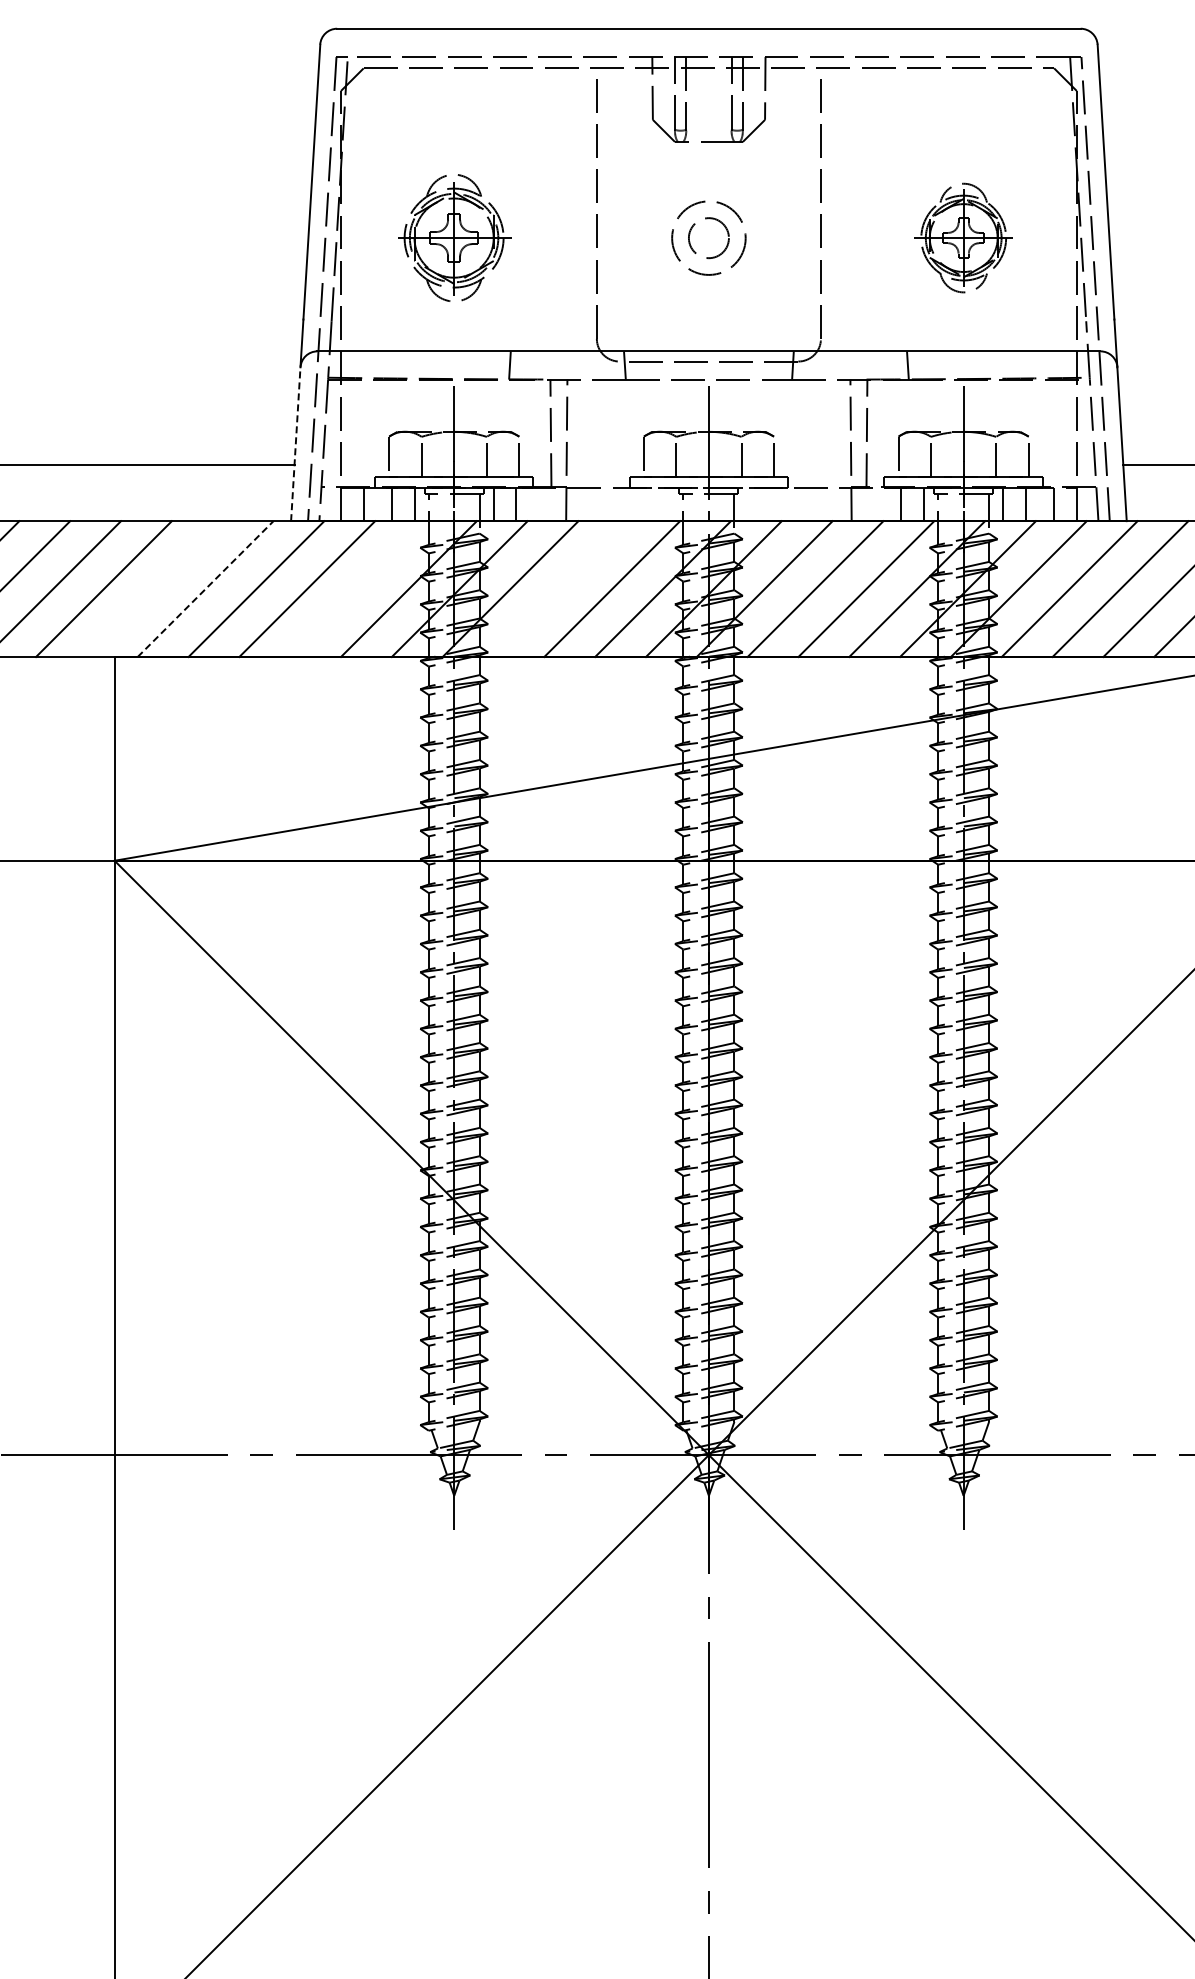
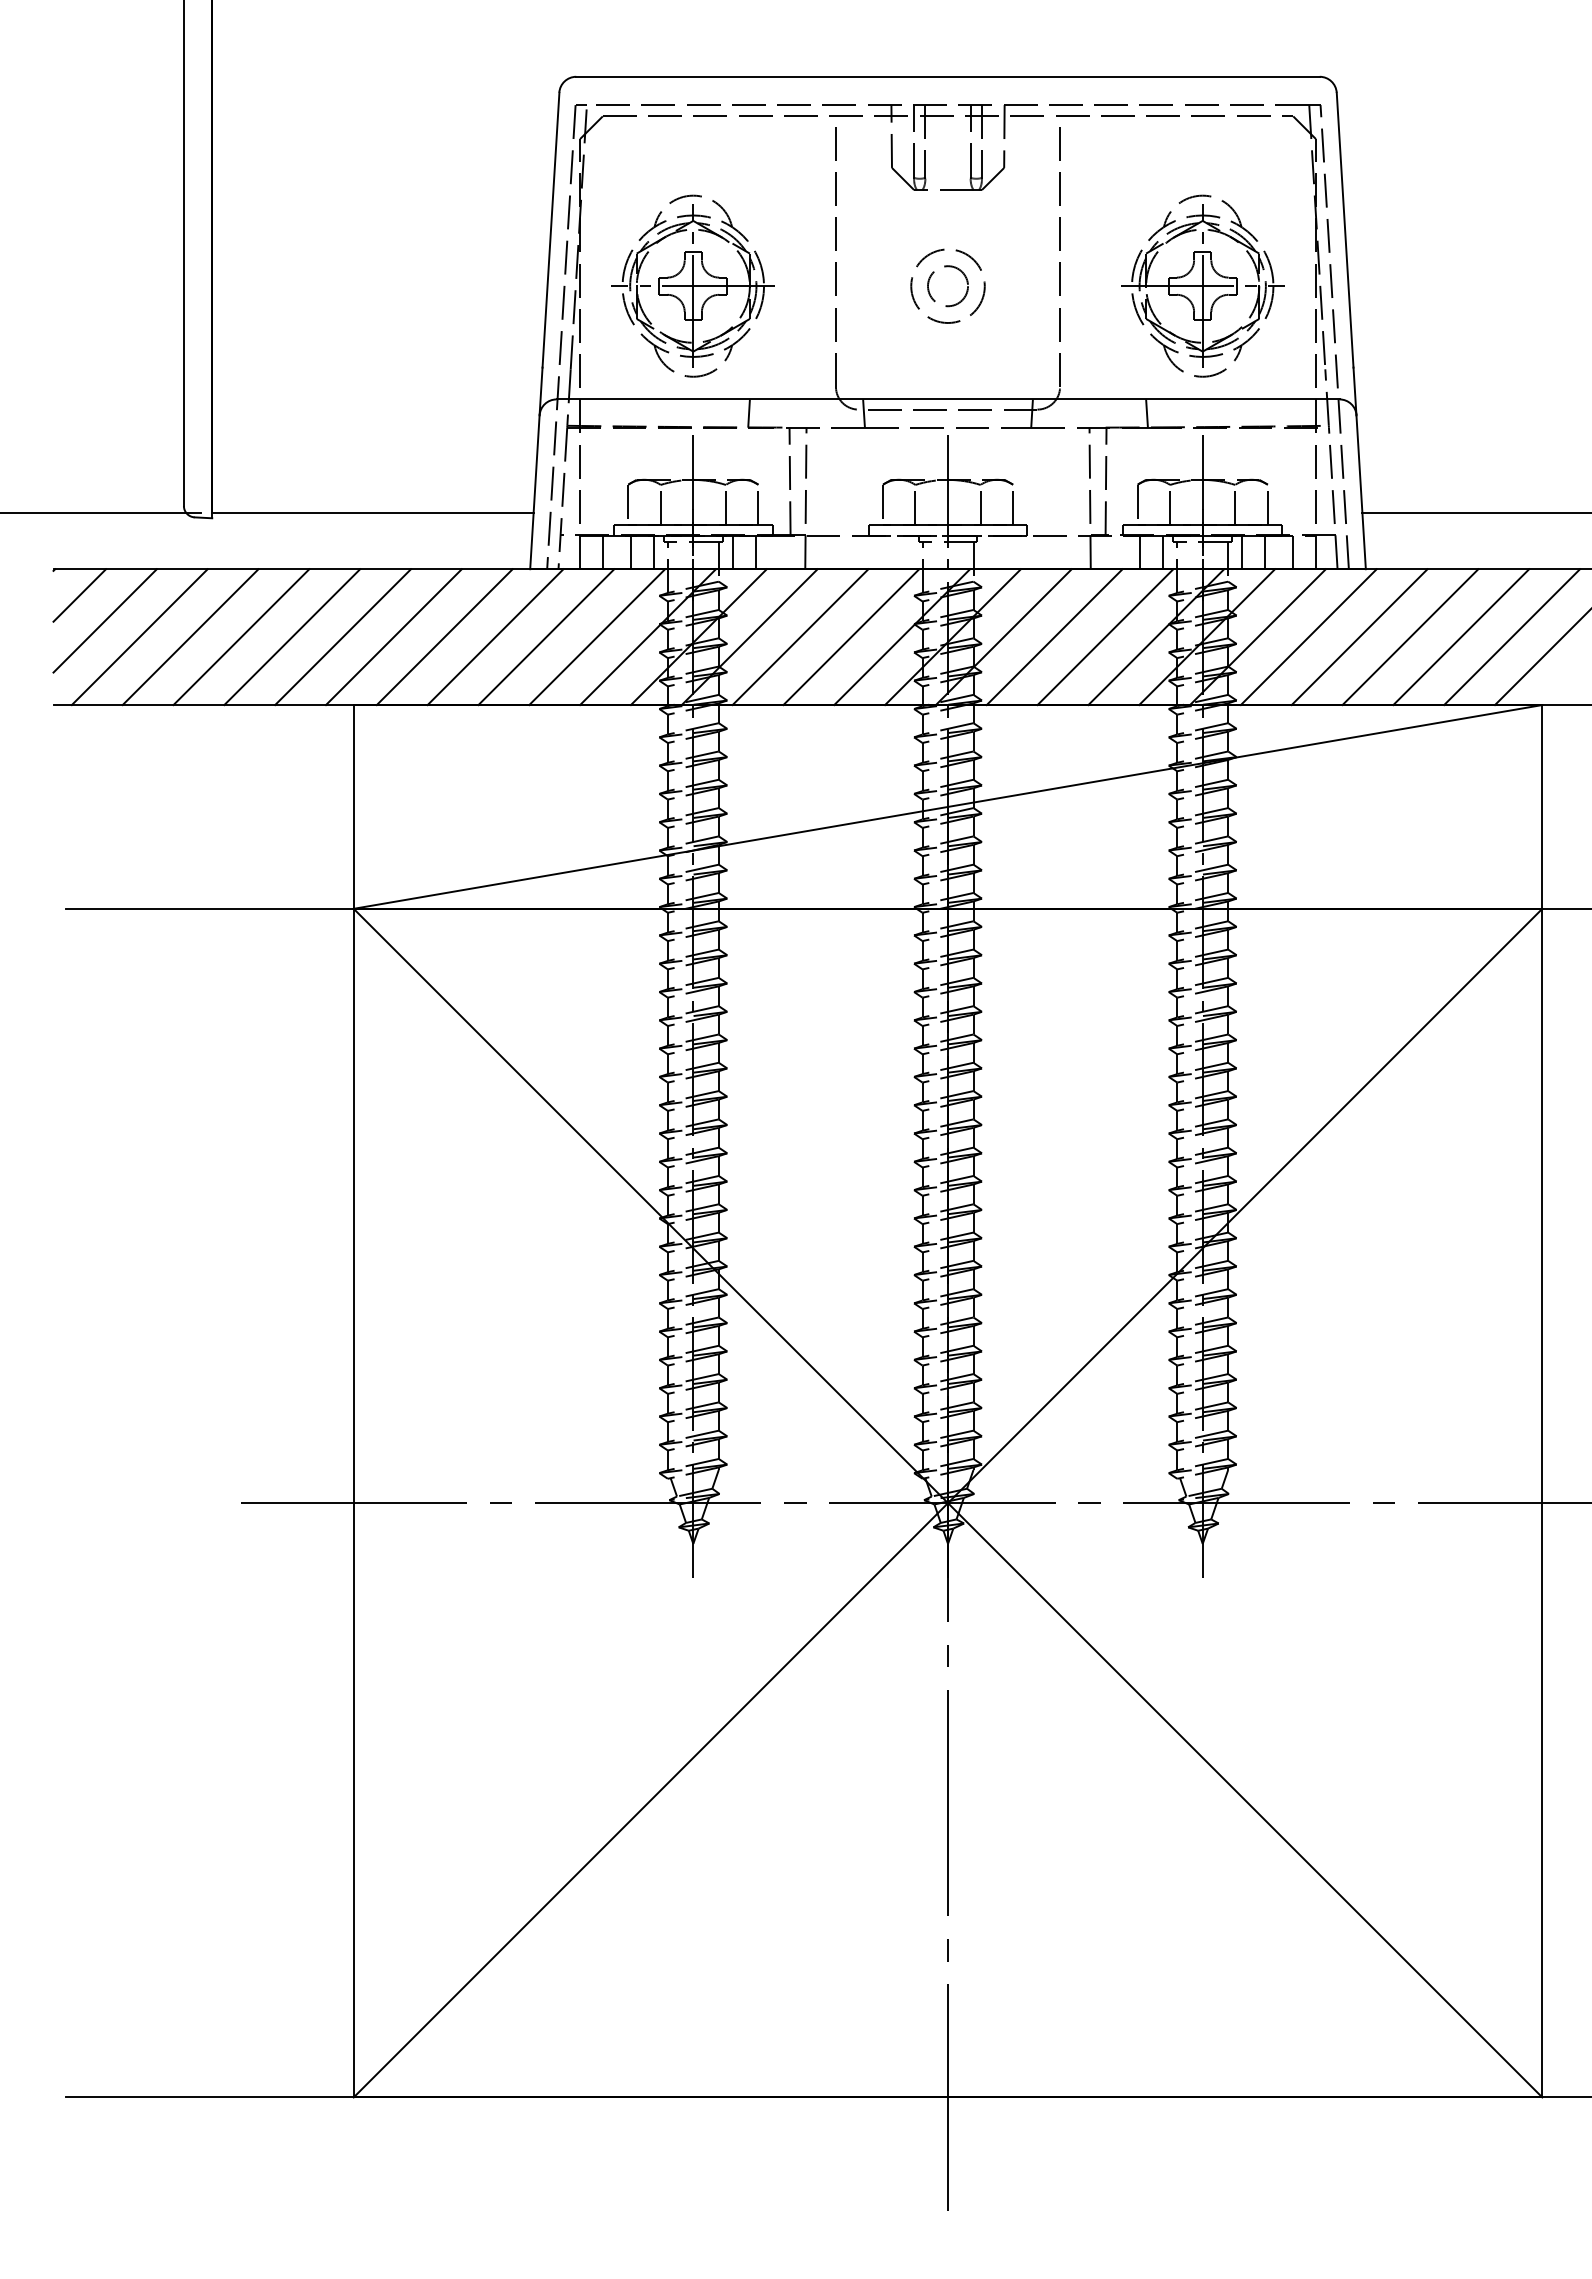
part: (453, 237) -> (692, 285), size x1.43
part: (963, 237) -> (1202, 285), size x1.67
line: (295, 443) -> (534, 491), dashed -> solid
line: (206, 588) -> (445, 636), dashed -> solid
line: (154, 589) -> (393, 637), added
line: (358, 589) -> (597, 637), added
line: (561, 589) -> (800, 637), added

